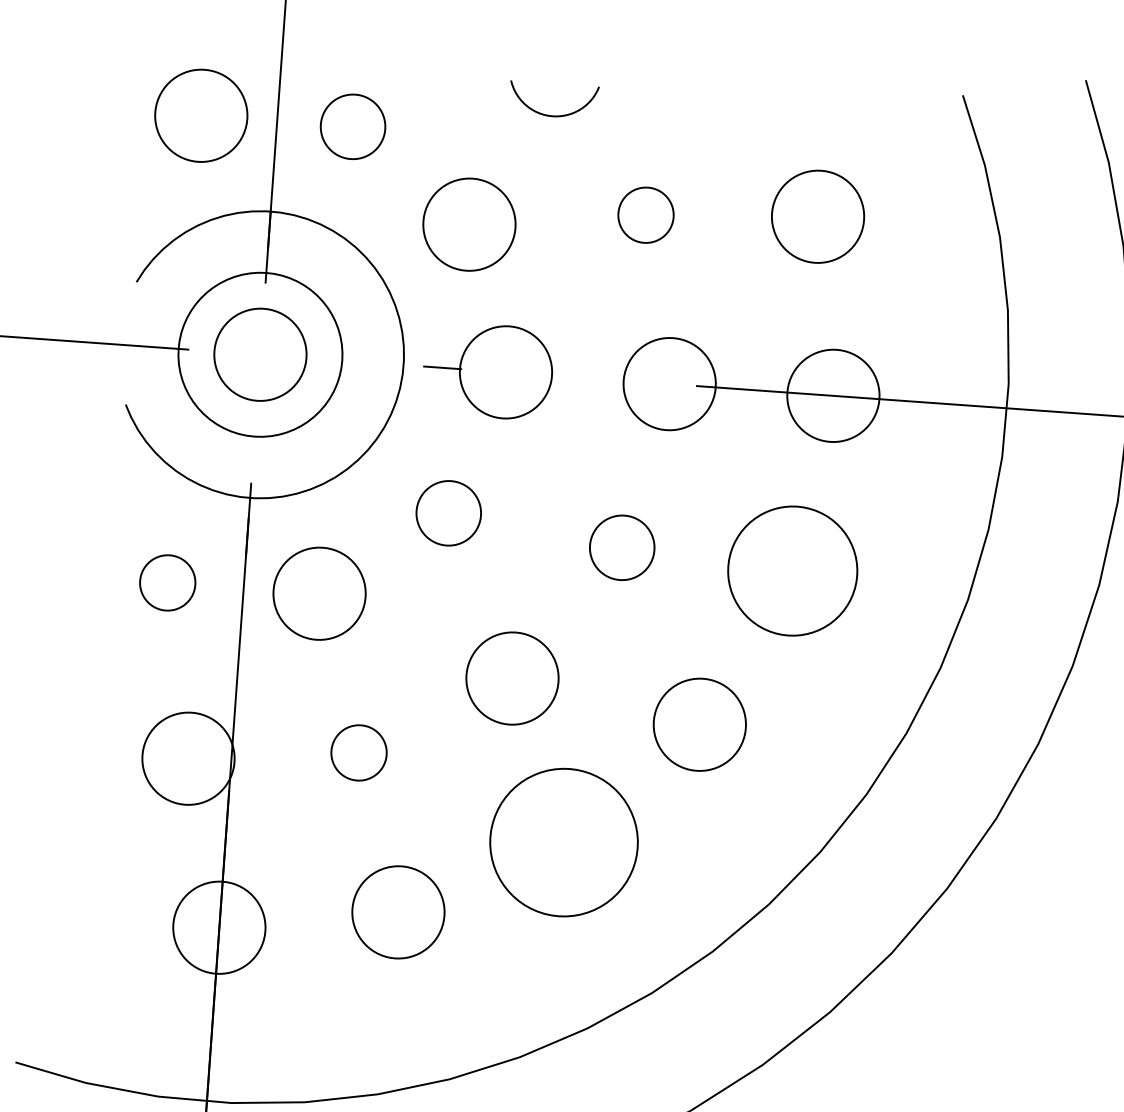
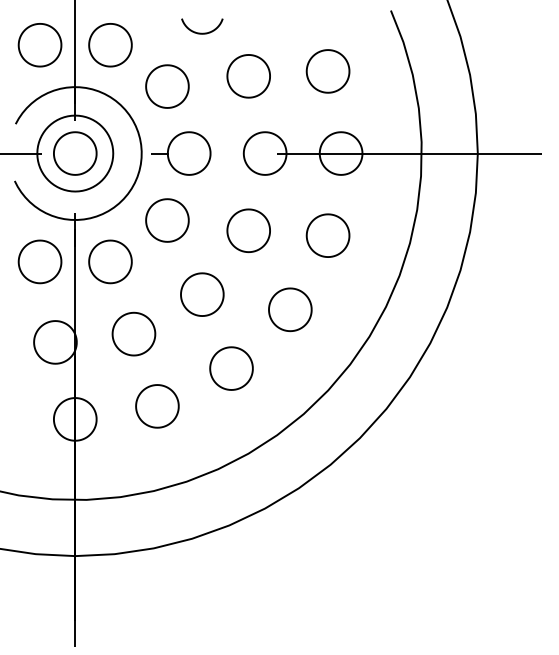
part: (353, 127) -> (110, 45), size x1.43
part: (645, 215) -> (248, 76), size x1.67
part: (448, 513) -> (167, 220), size x1.43
part: (621, 547) -> (248, 230), size x1.43
part: (791, 570) -> (327, 235), size x0.71
part: (166, 581) -> (39, 261), size x1.67
part: (358, 751) -> (133, 333), size x1.67
part: (563, 842) -> (231, 368), size x0.62

